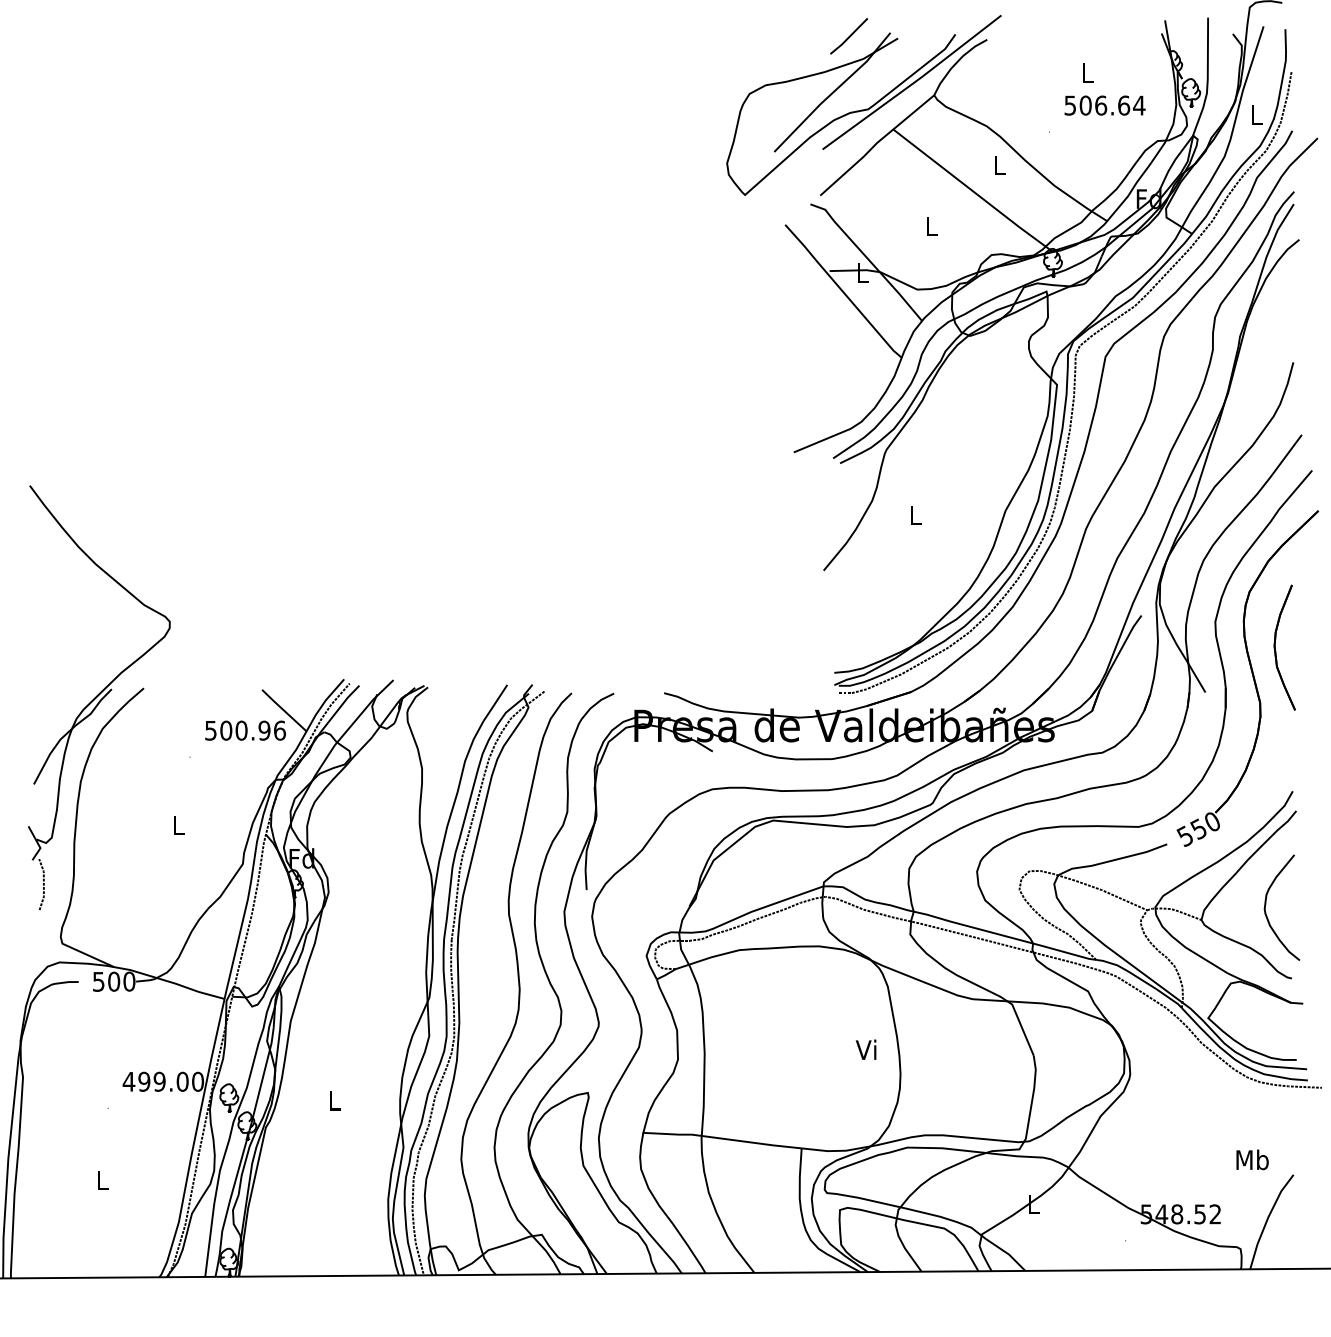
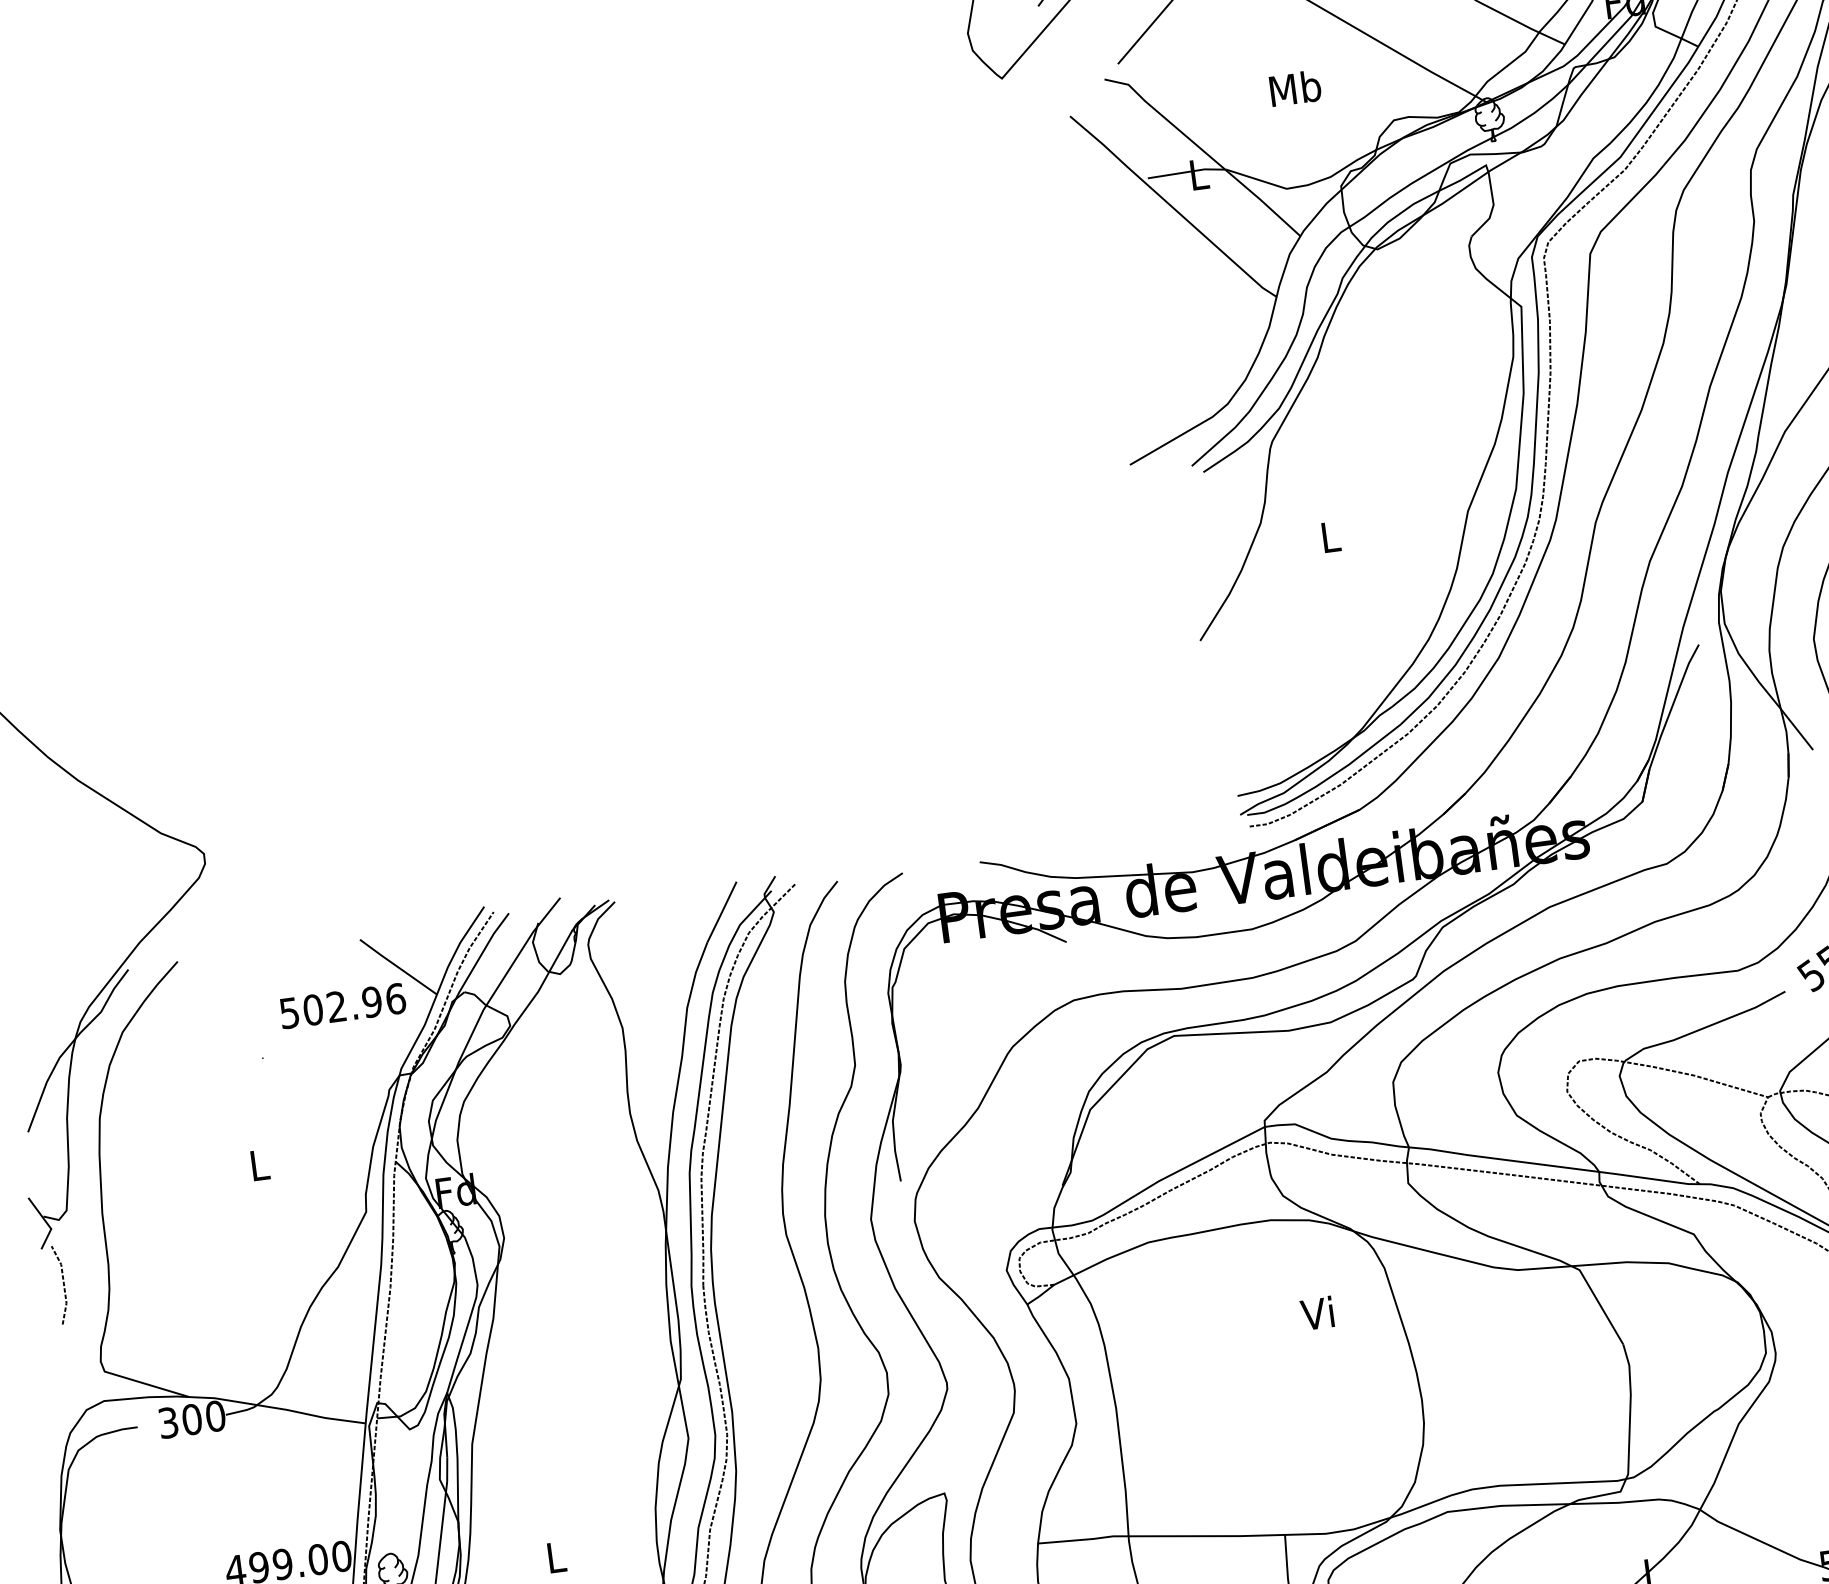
text: (931, 226) -> (1295, 88), L -> Mb
text: (241, 730) -> (336, 1006), 500.96 -> 502.96
text: (98, 981) -> (168, 1422), 500 -> 300
text: (865, 1049) -> (1316, 1313), moved

